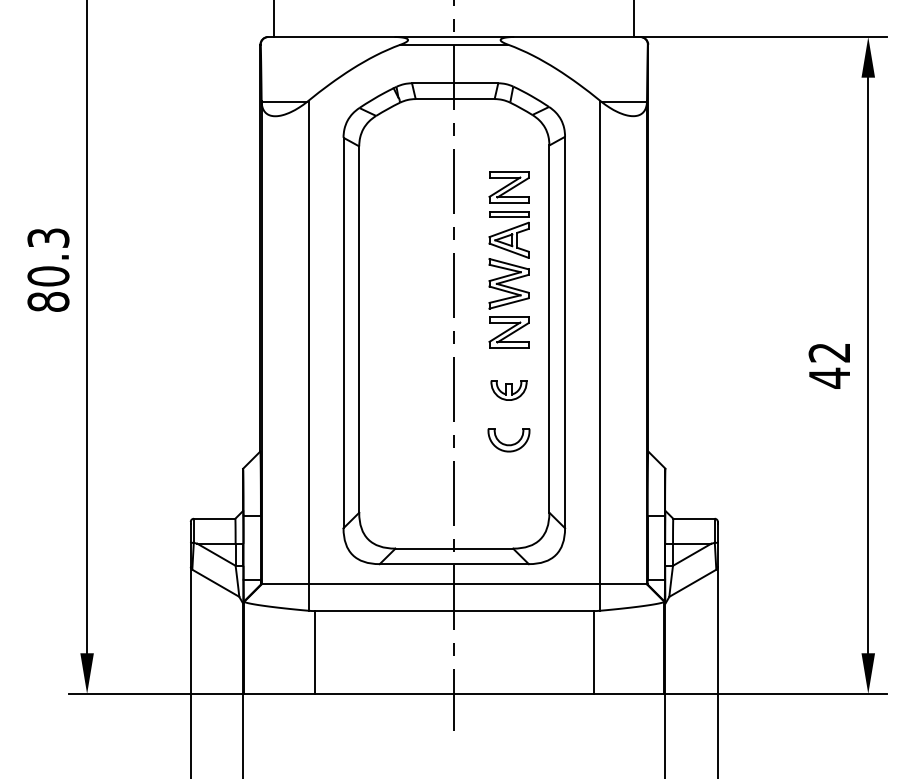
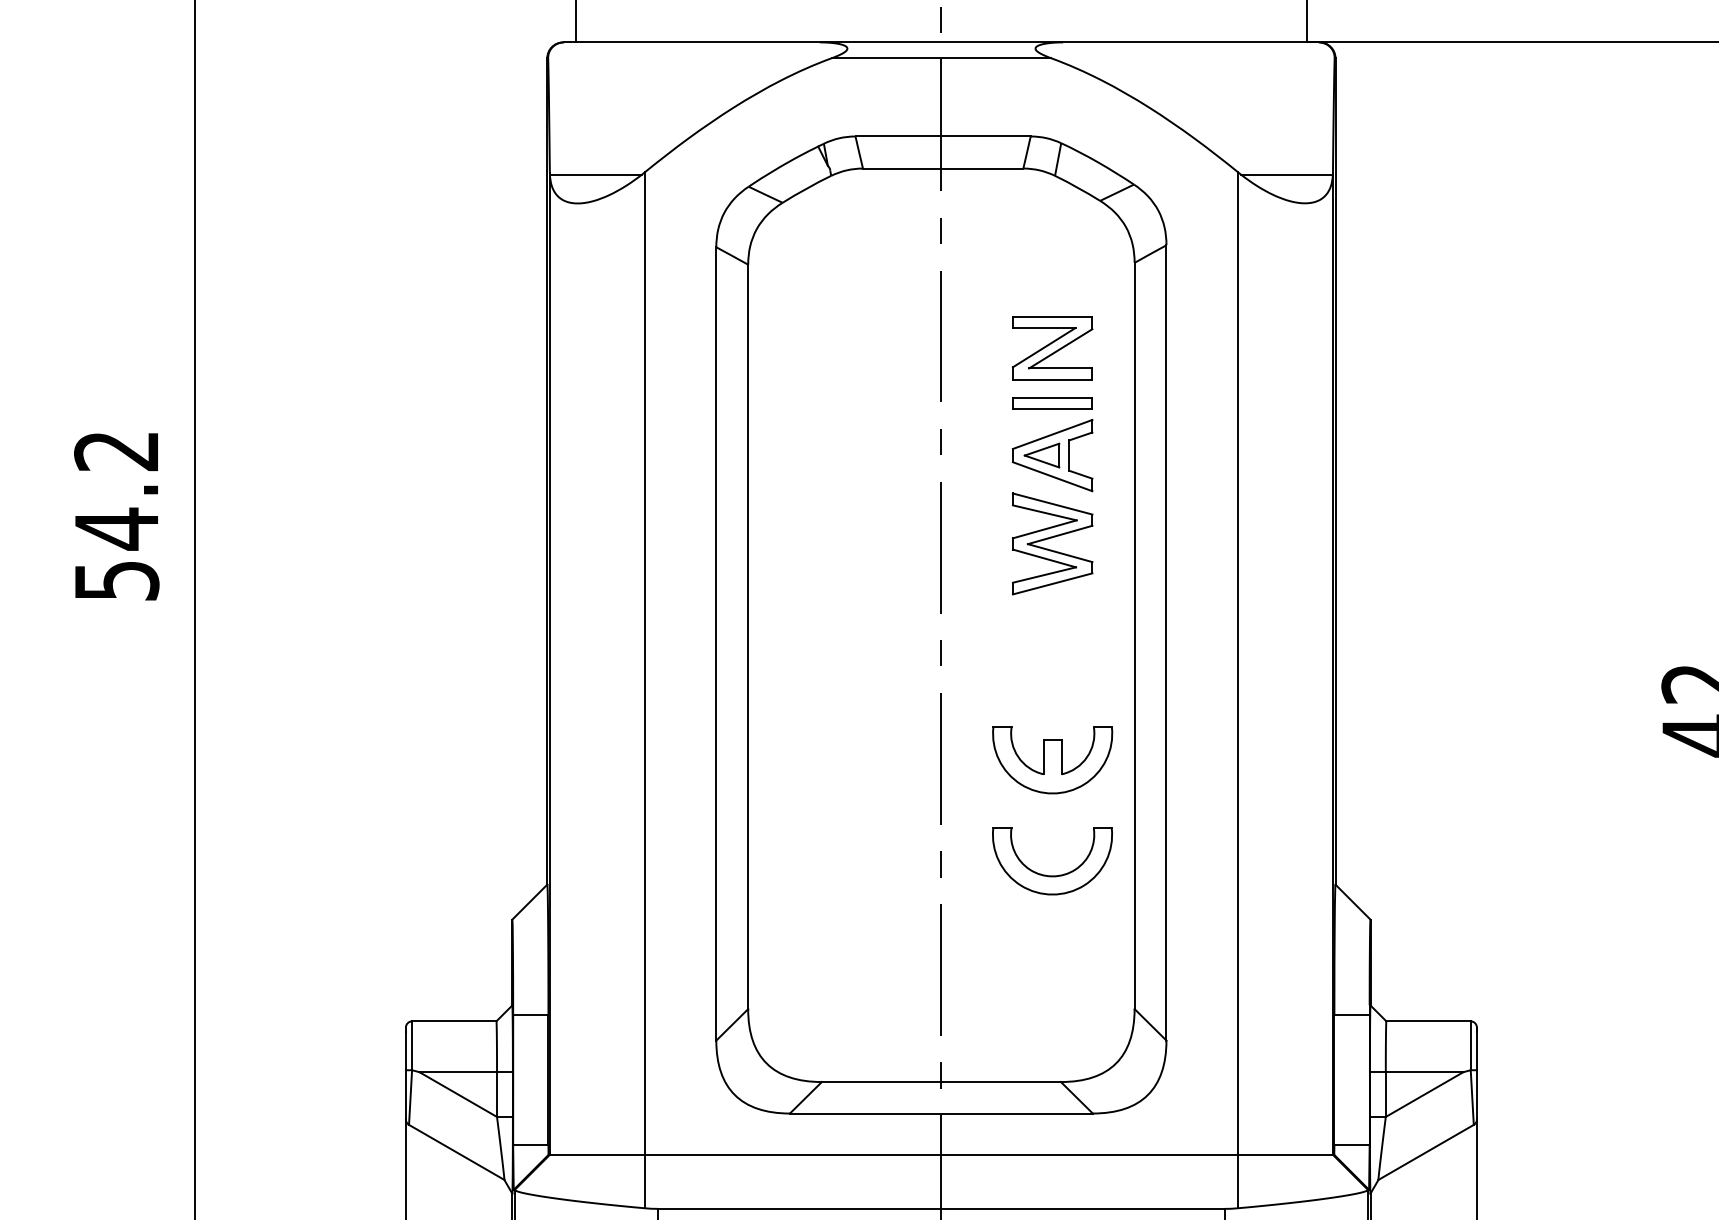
text: (48, 269) -> (116, 514), 80.3 -> 54.2
part: (508, 332) -> (1051, 642), removed
part: (508, 390) -> (1051, 760), size x1.67
part: (508, 440) -> (1051, 862), size x1.43

